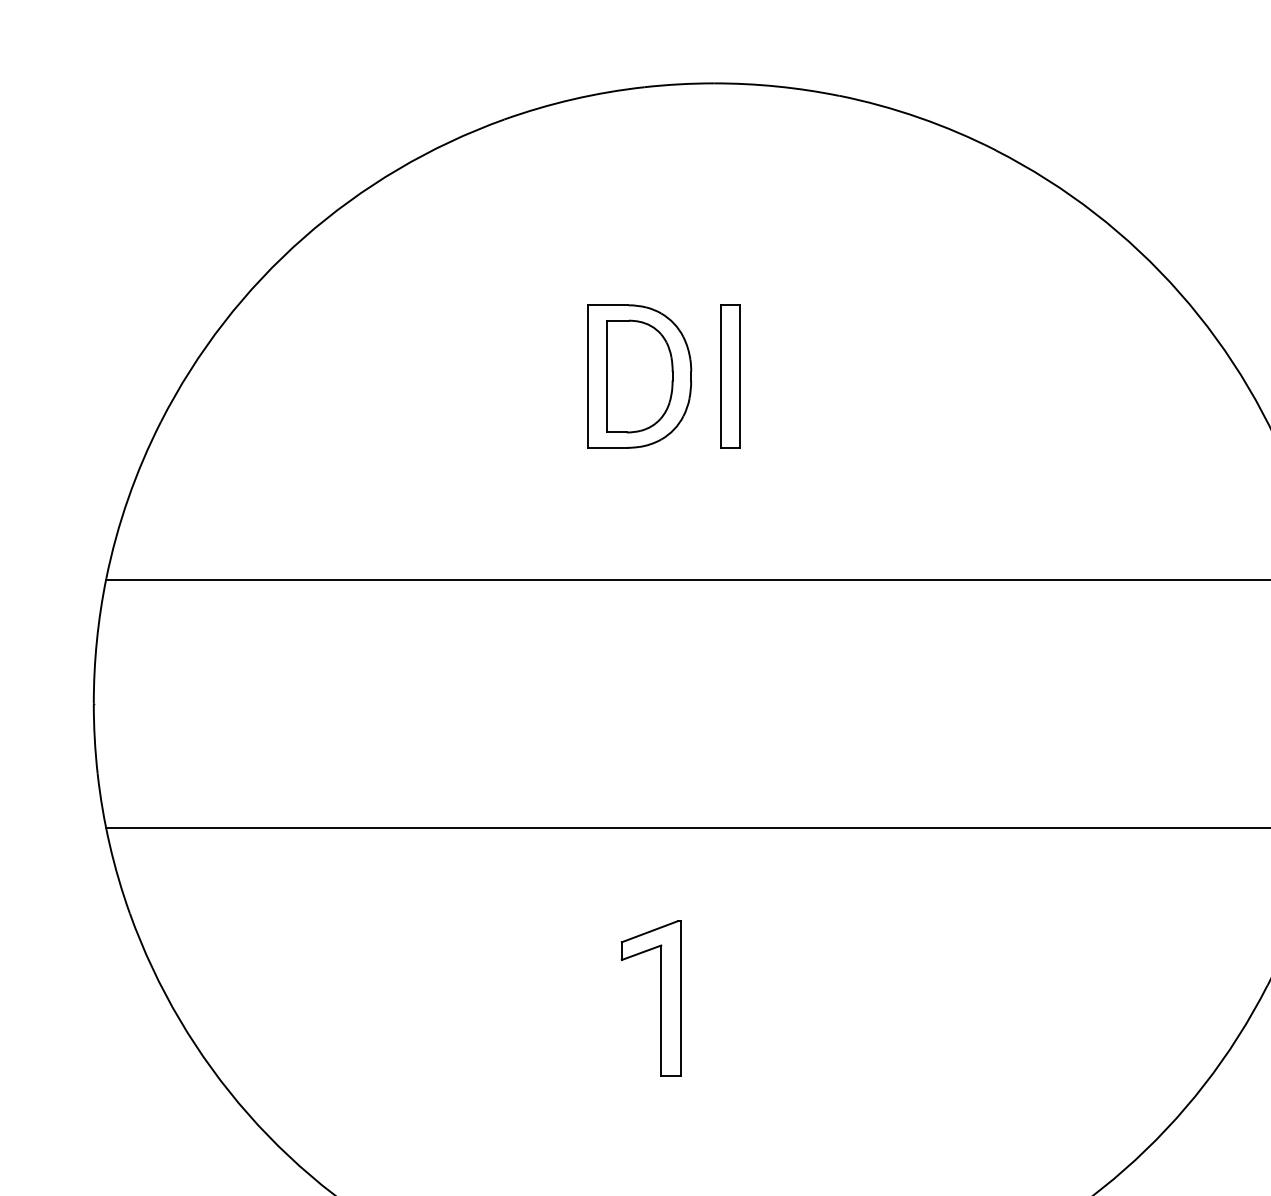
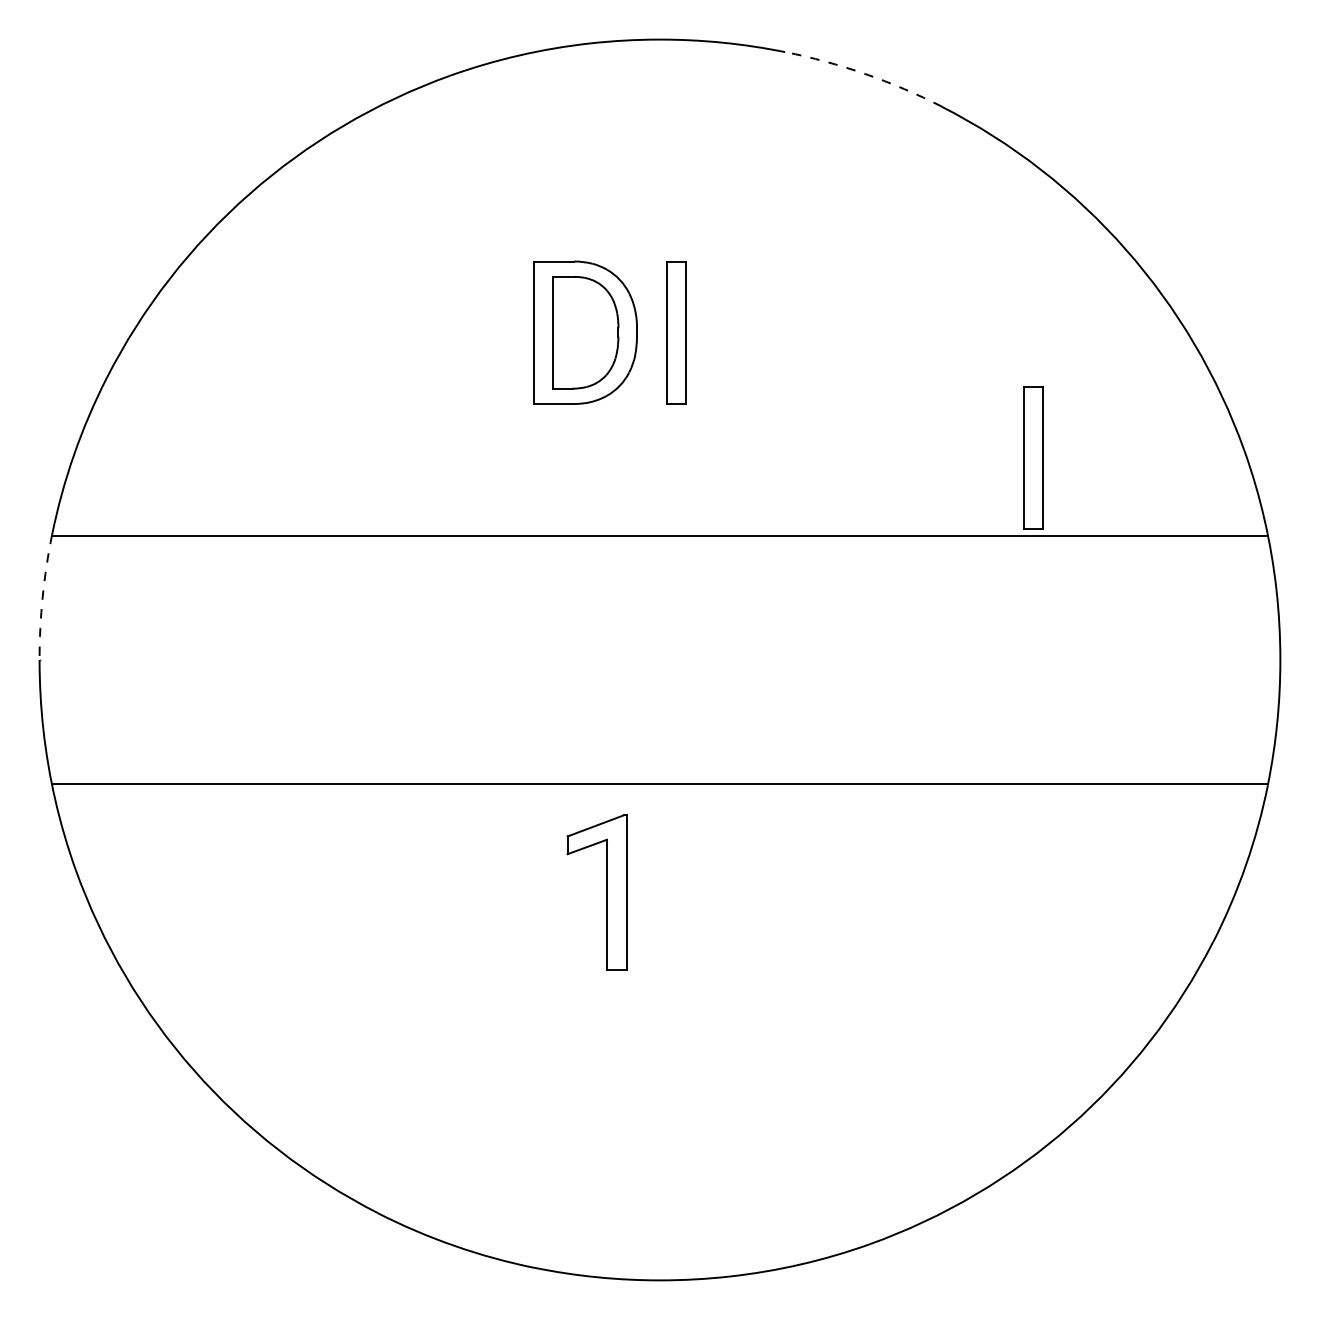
arc: (919, 118) -> (865, 74), solid -> dashed
part: (1087, 501) -> (1033, 457), added
arc: (96, 641) -> (42, 597), solid -> dashed
part: (660, 998) -> (606, 892), moved

